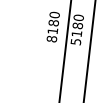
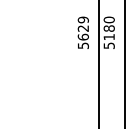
text: (52, 26) -> (82, 32), 8180 -> 5629

